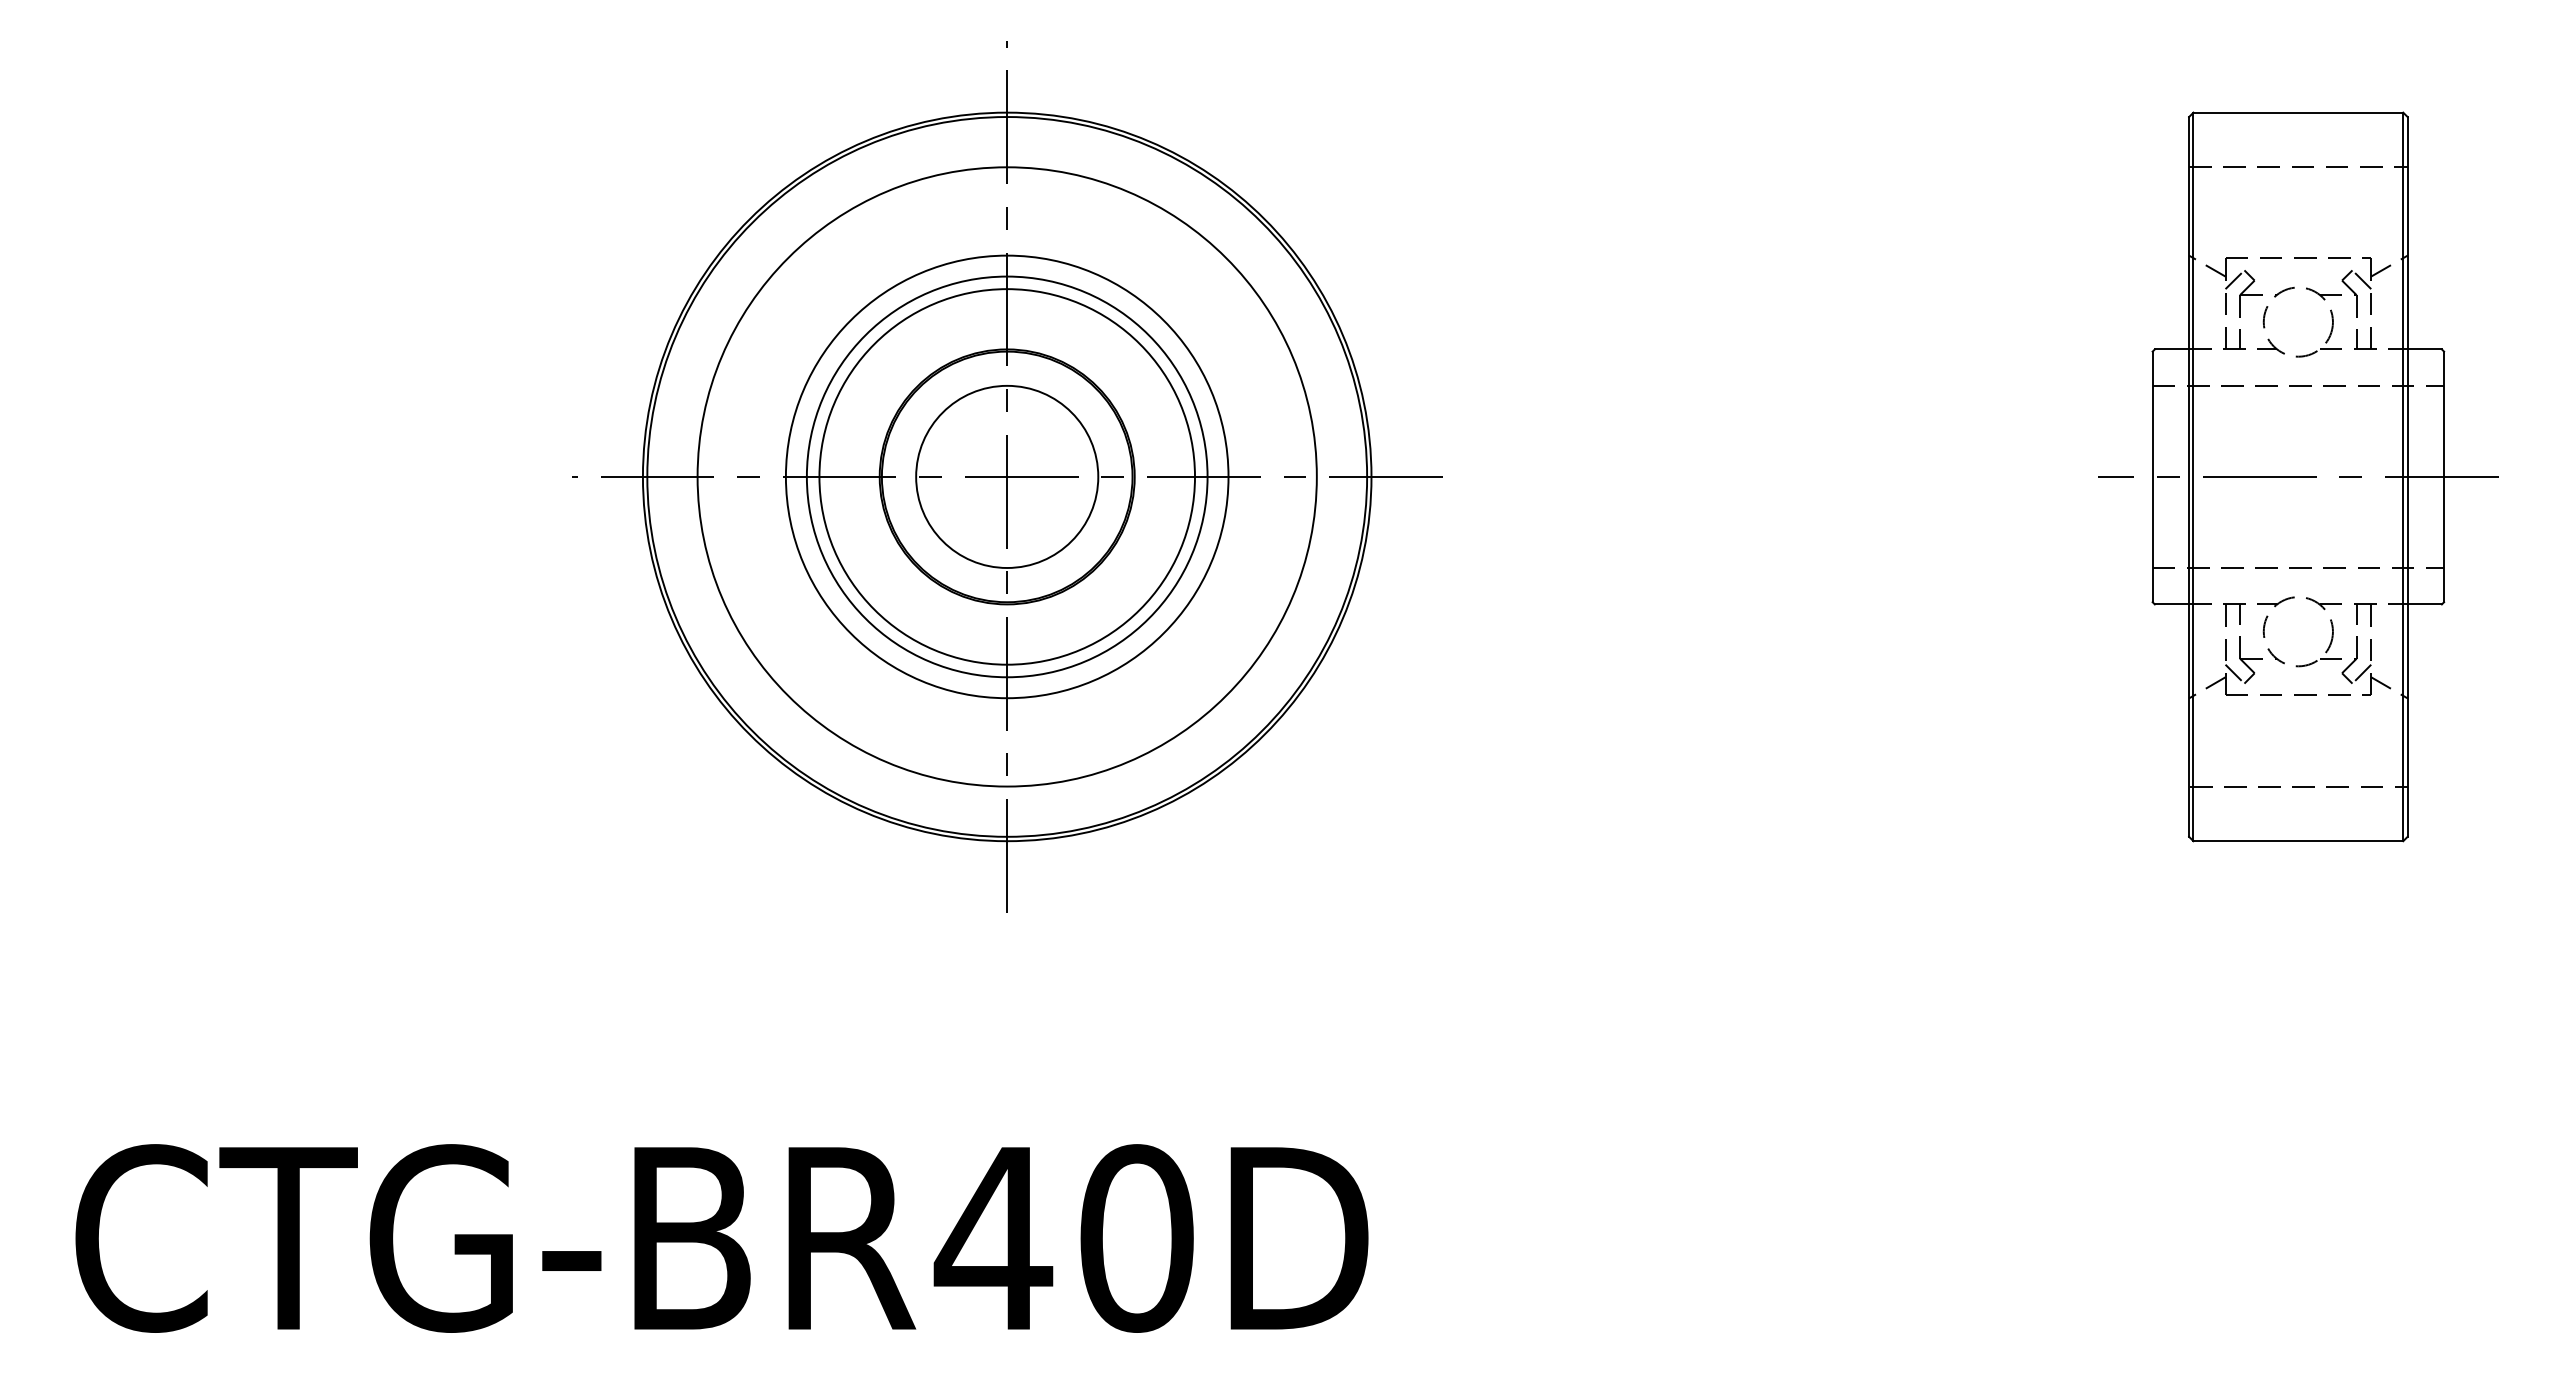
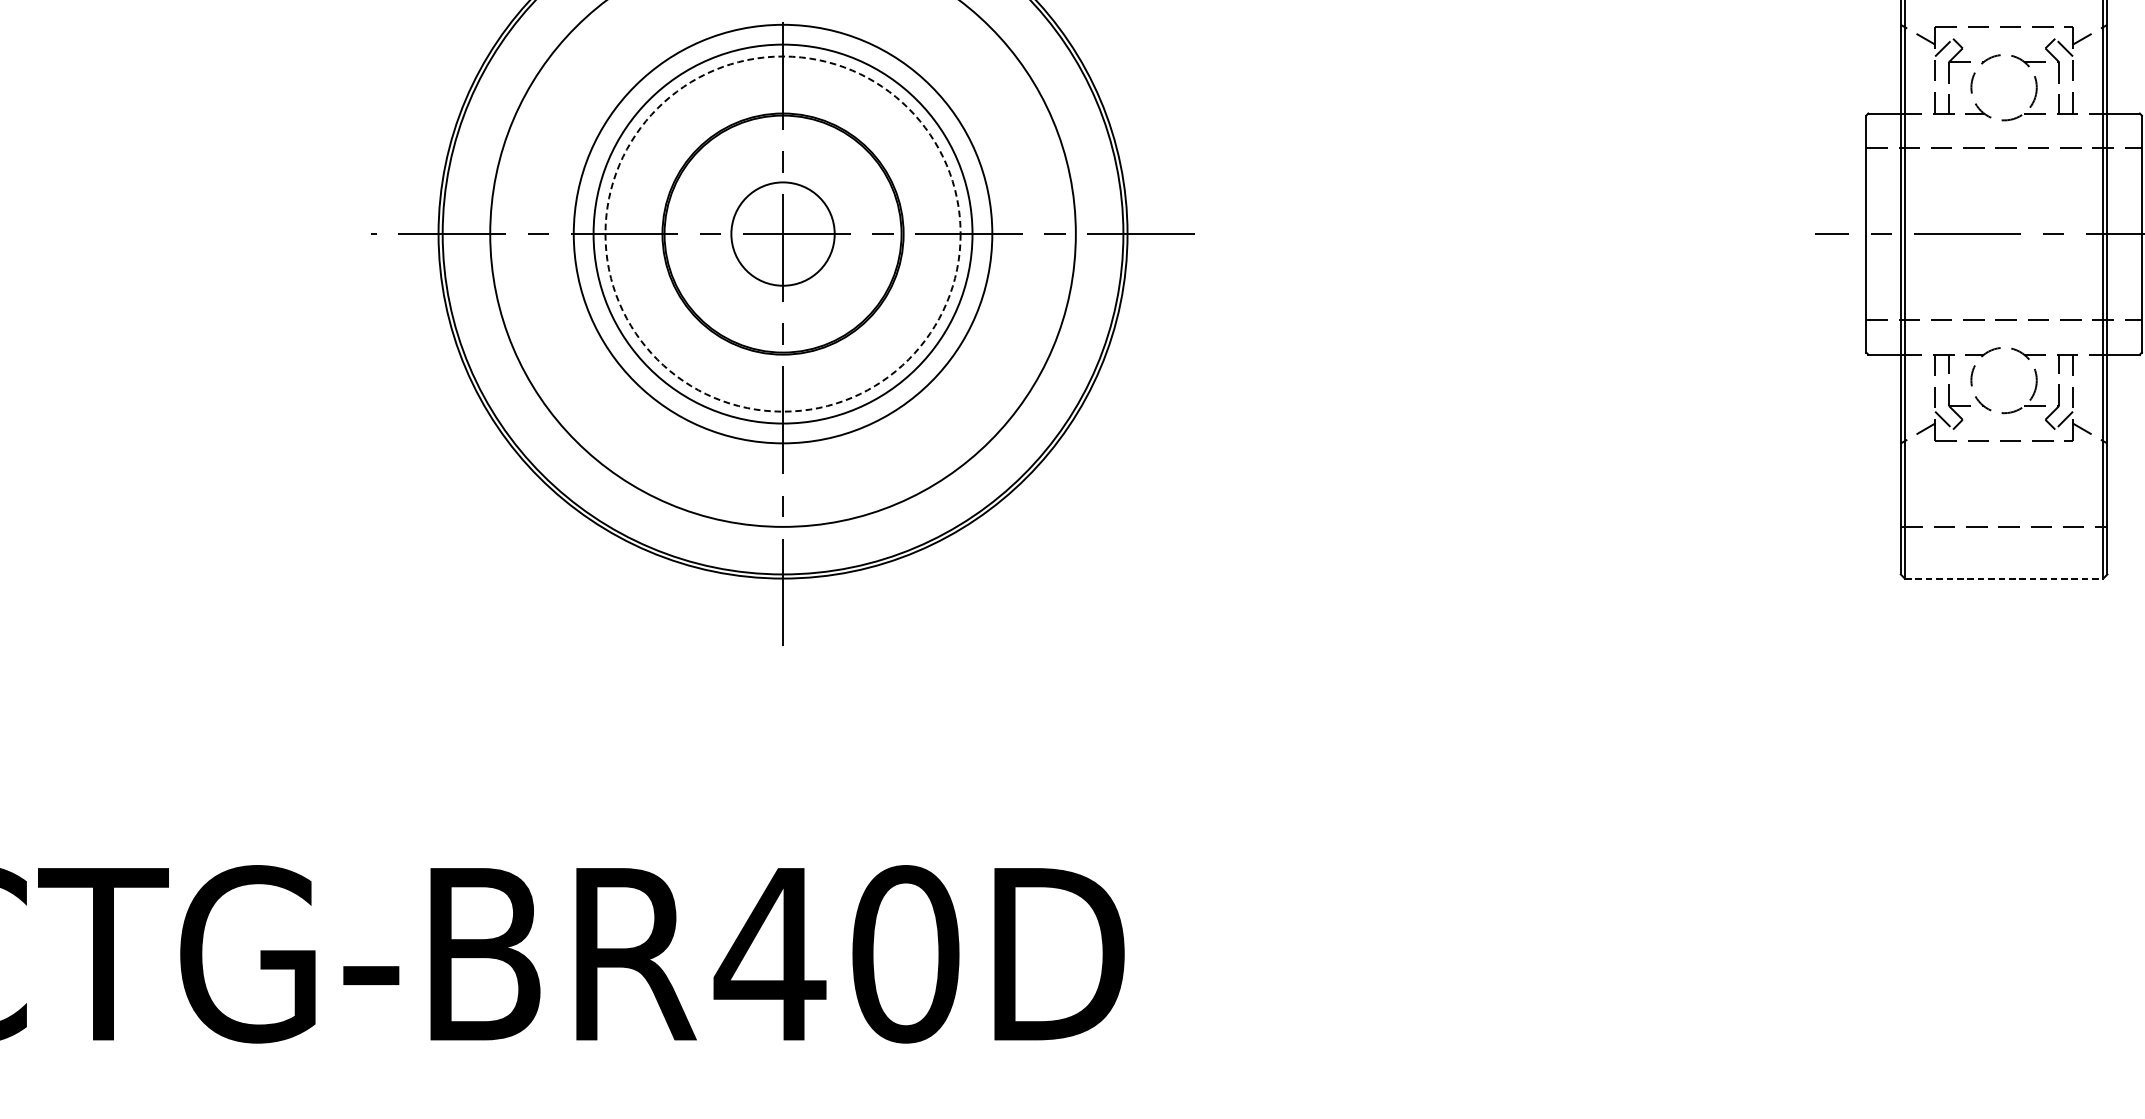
circle: (1007, 476) -> (783, 233), size x0.6
circle: (1007, 476) -> (783, 233), solid -> dashed
line: (2298, 841) -> (2004, 578), solid -> dashed

